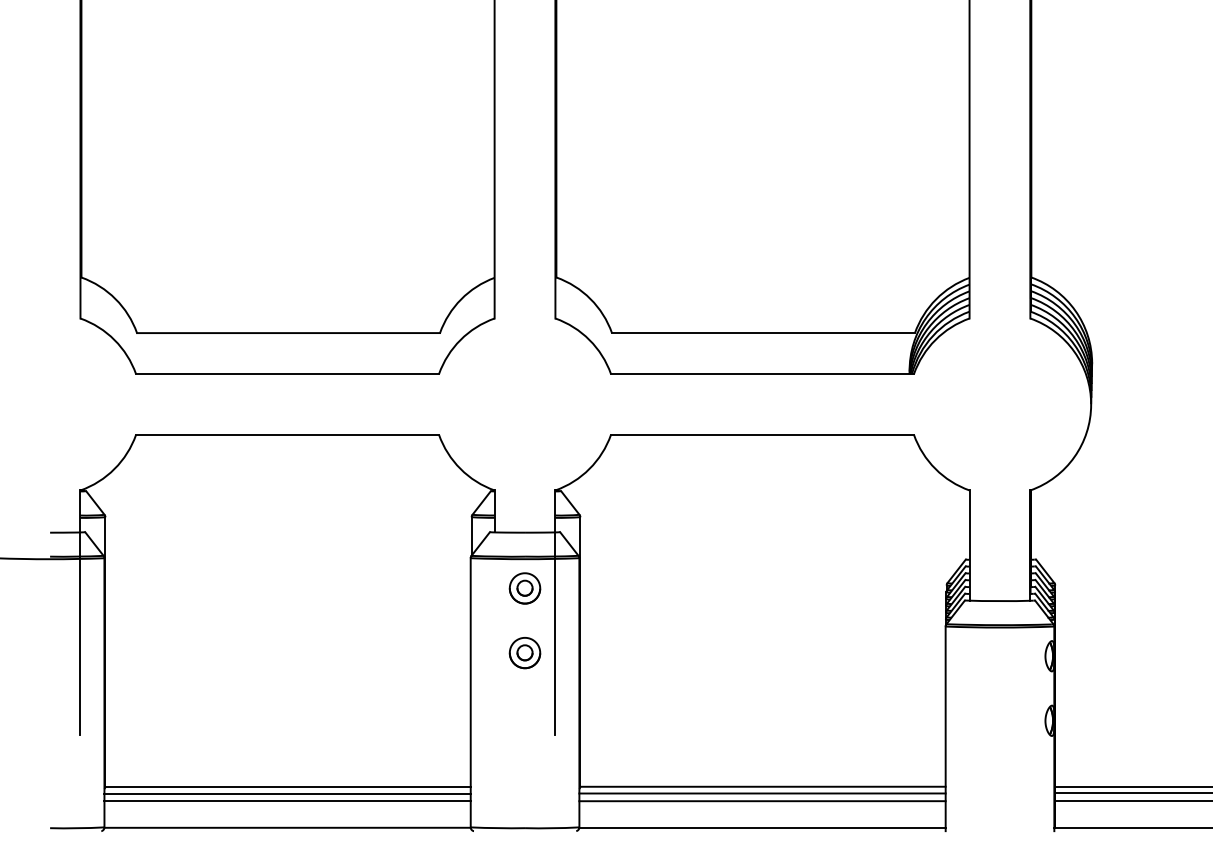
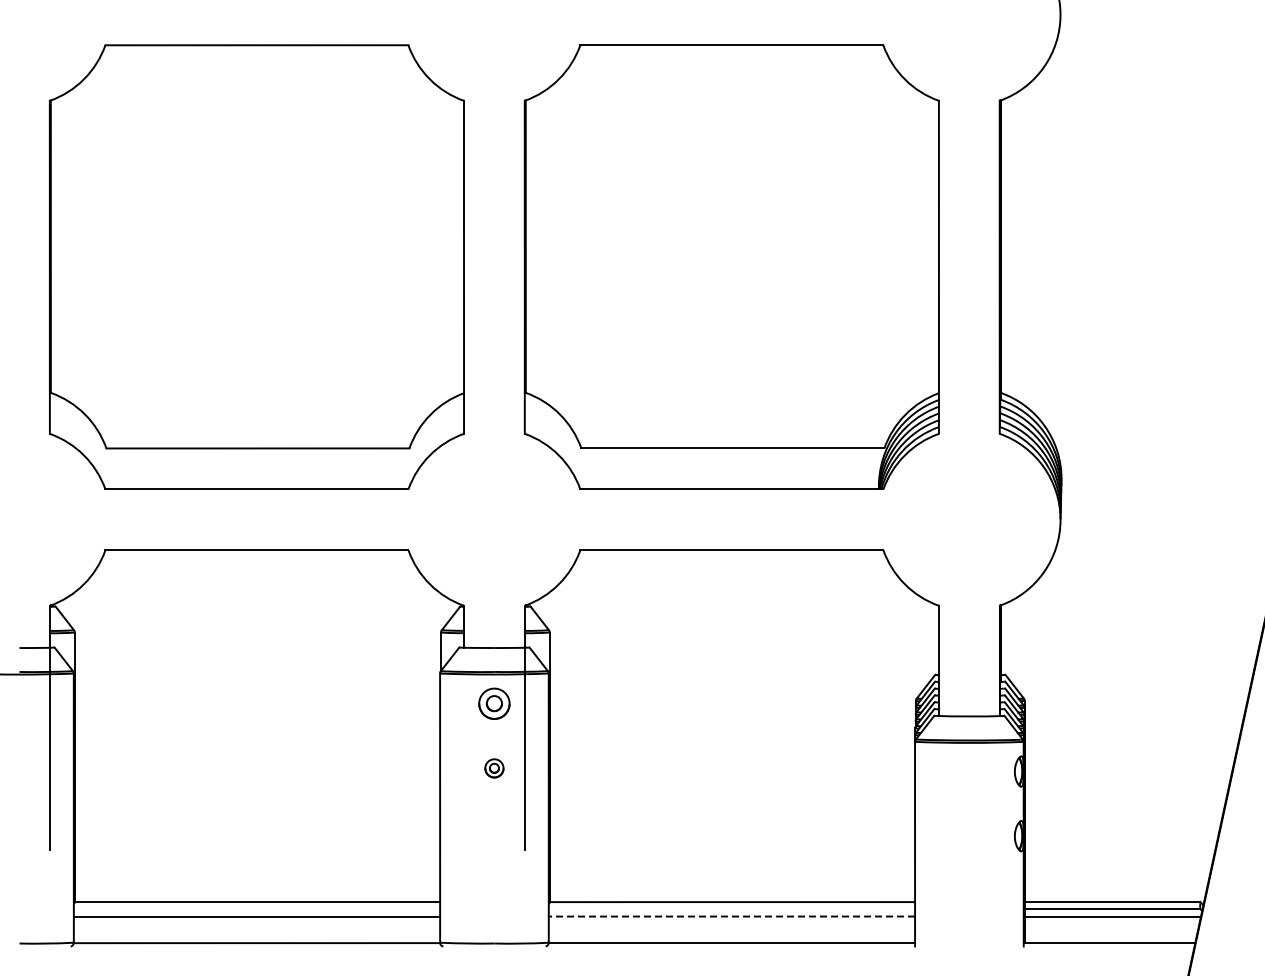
part: (525, 653) -> (494, 768), size x0.6
line: (287, 793) -> (256, 908), removed
line: (762, 793) -> (731, 908), removed
line: (762, 801) -> (731, 916), solid -> dashed

